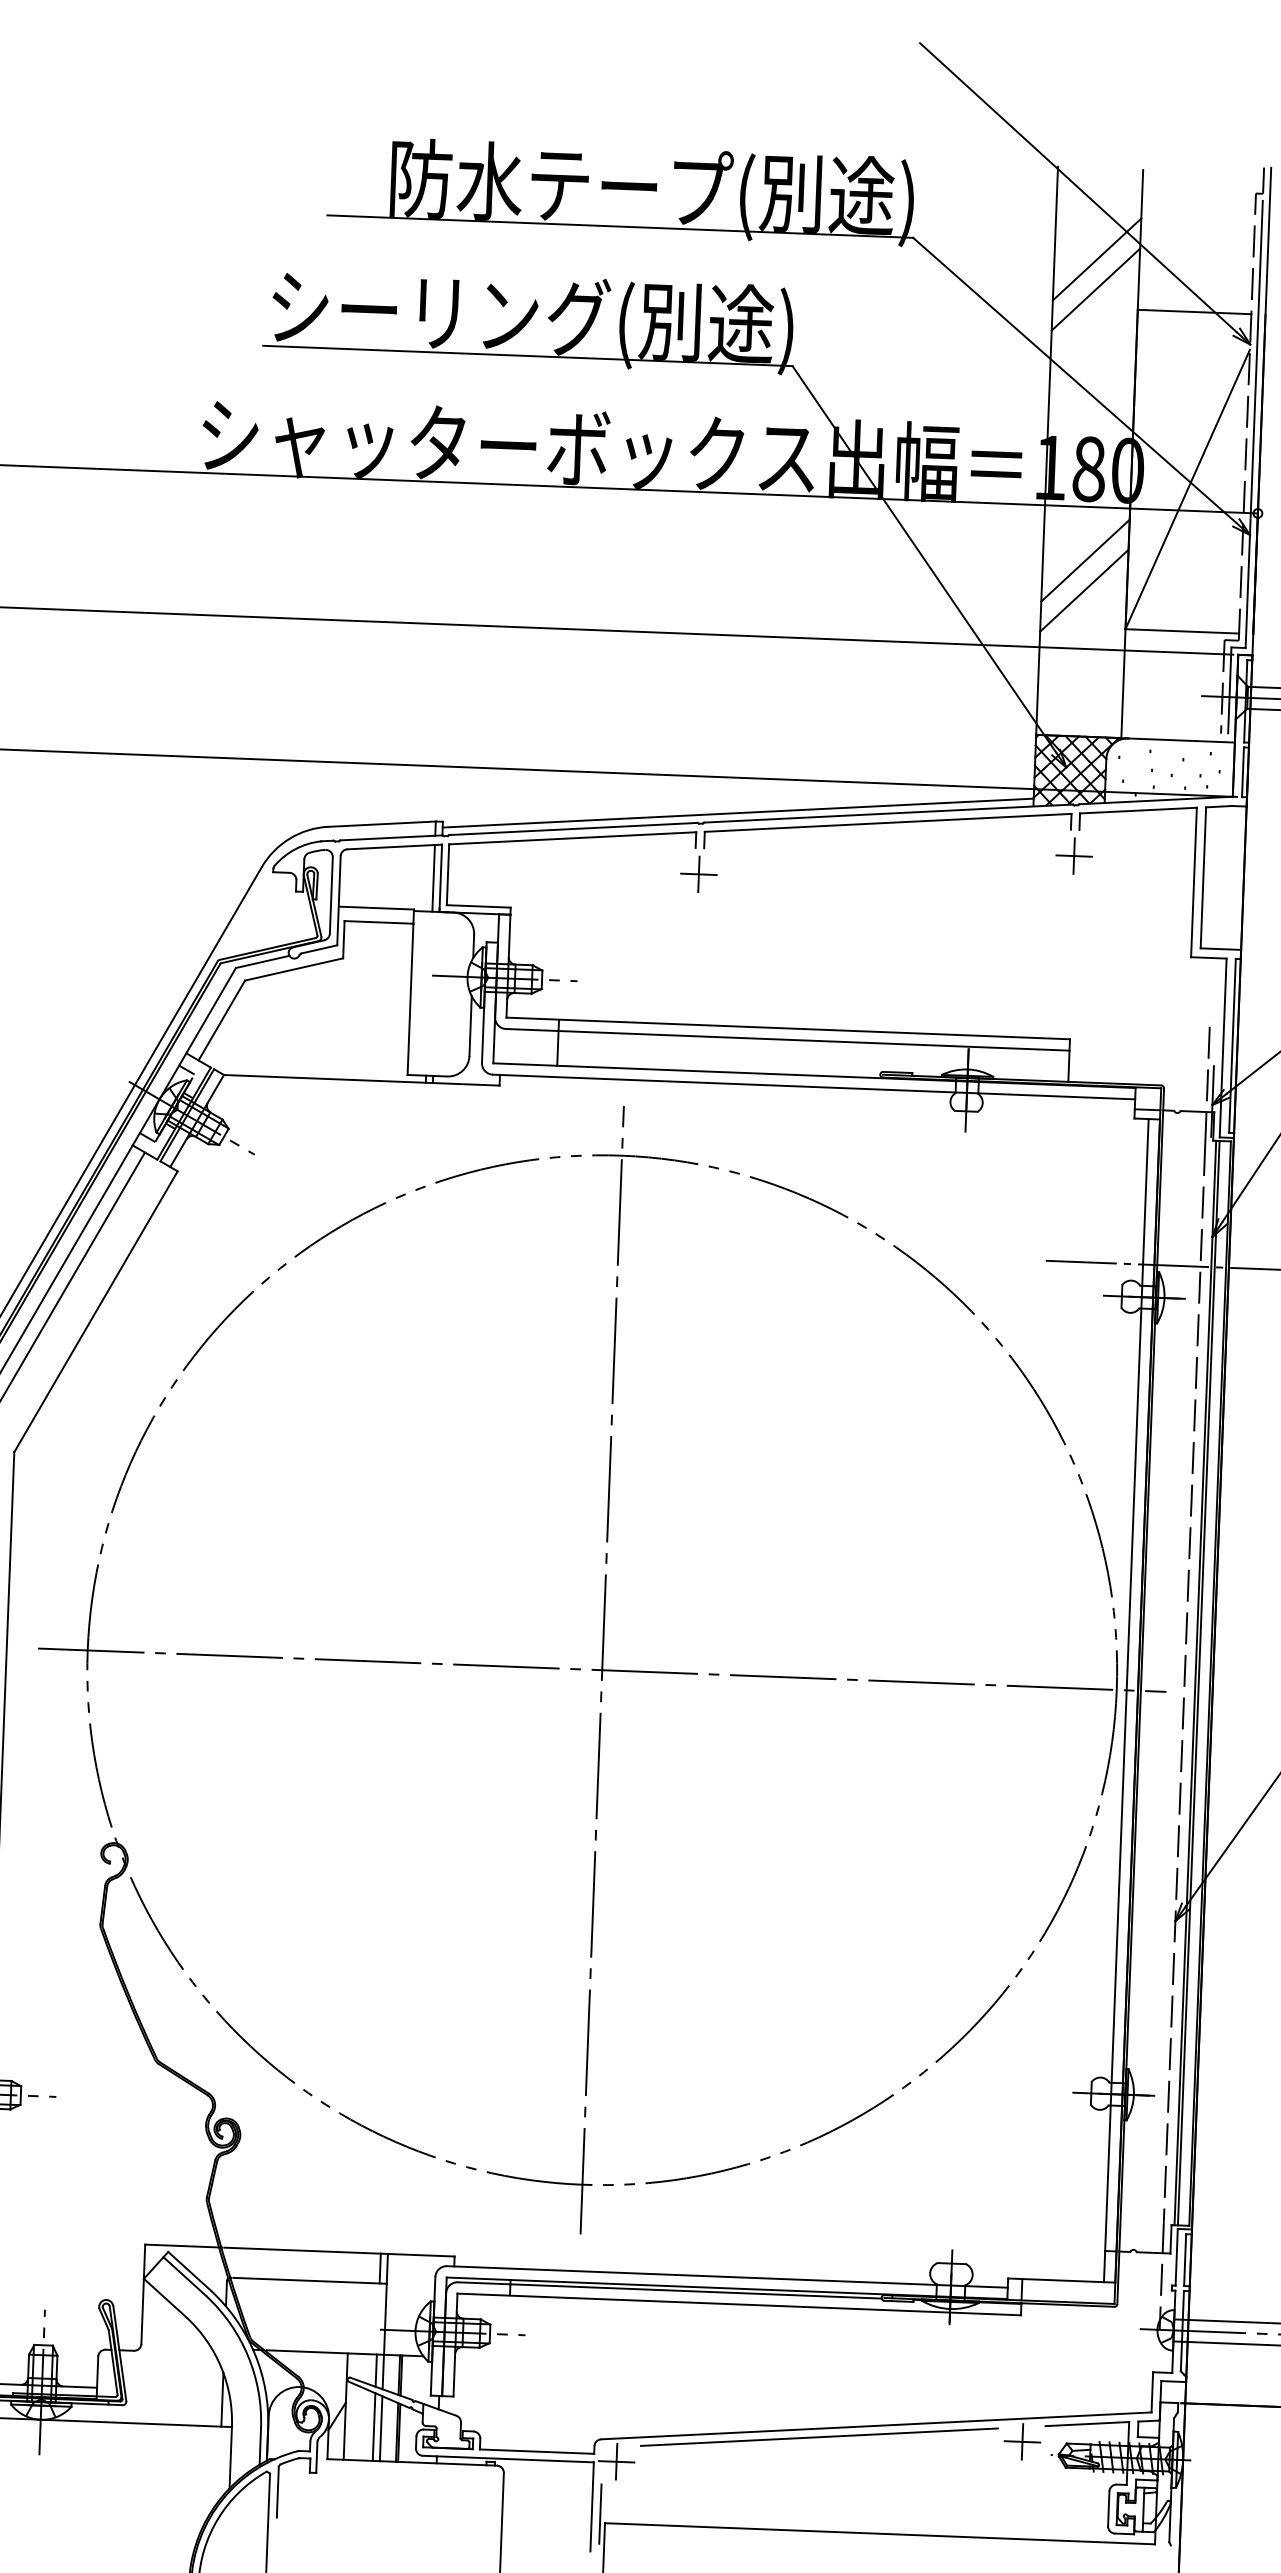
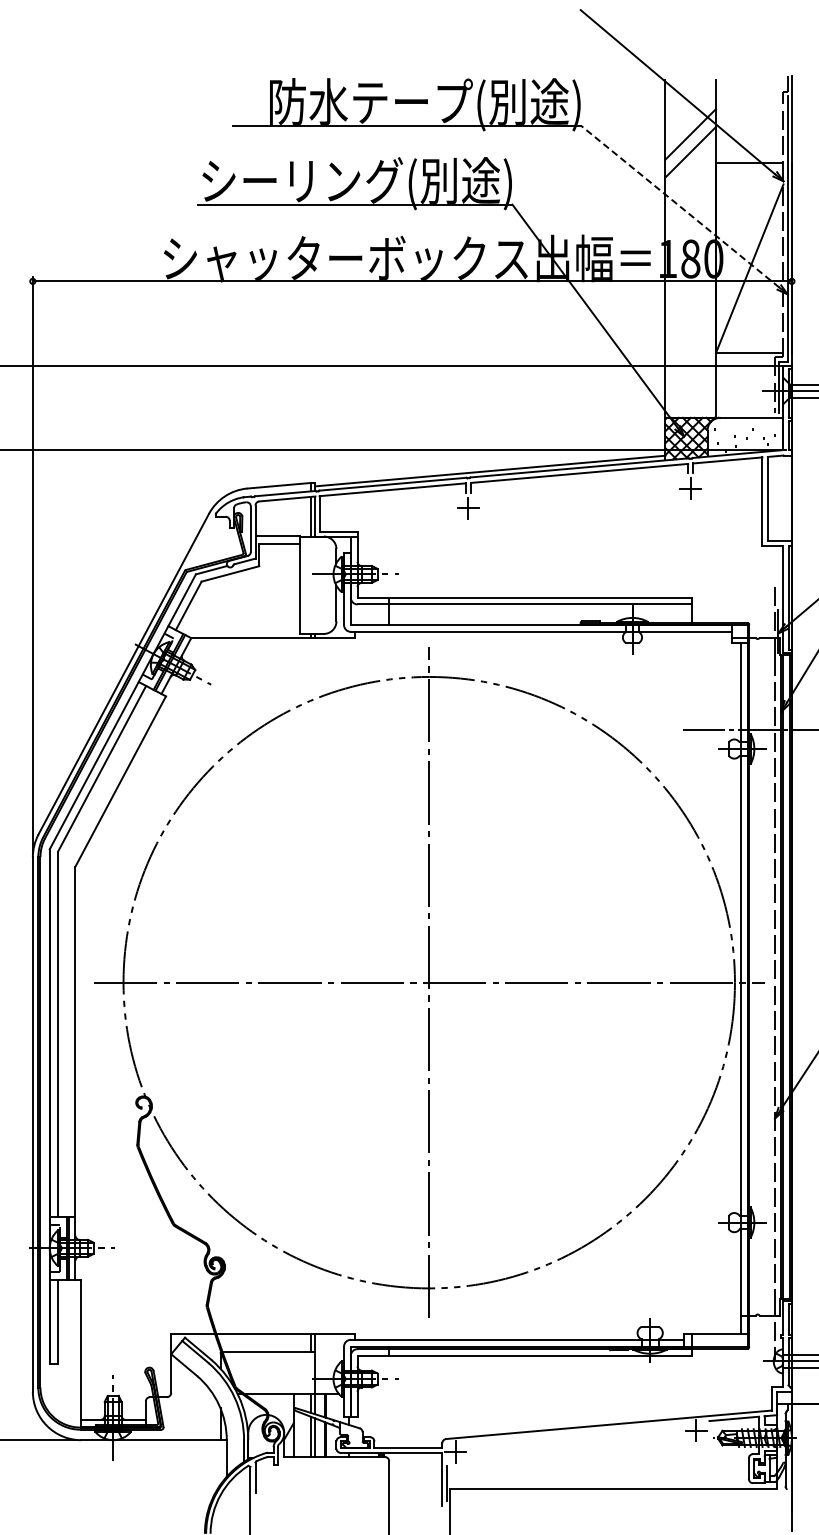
line: (1075, 380) -> (680, 206), solid -> dashed
line: (1085, 560) -> (690, 313), removed
line: (1084, 589) -> (690, 330), removed
line: (819, 2436) -> (575, 1432), removed

